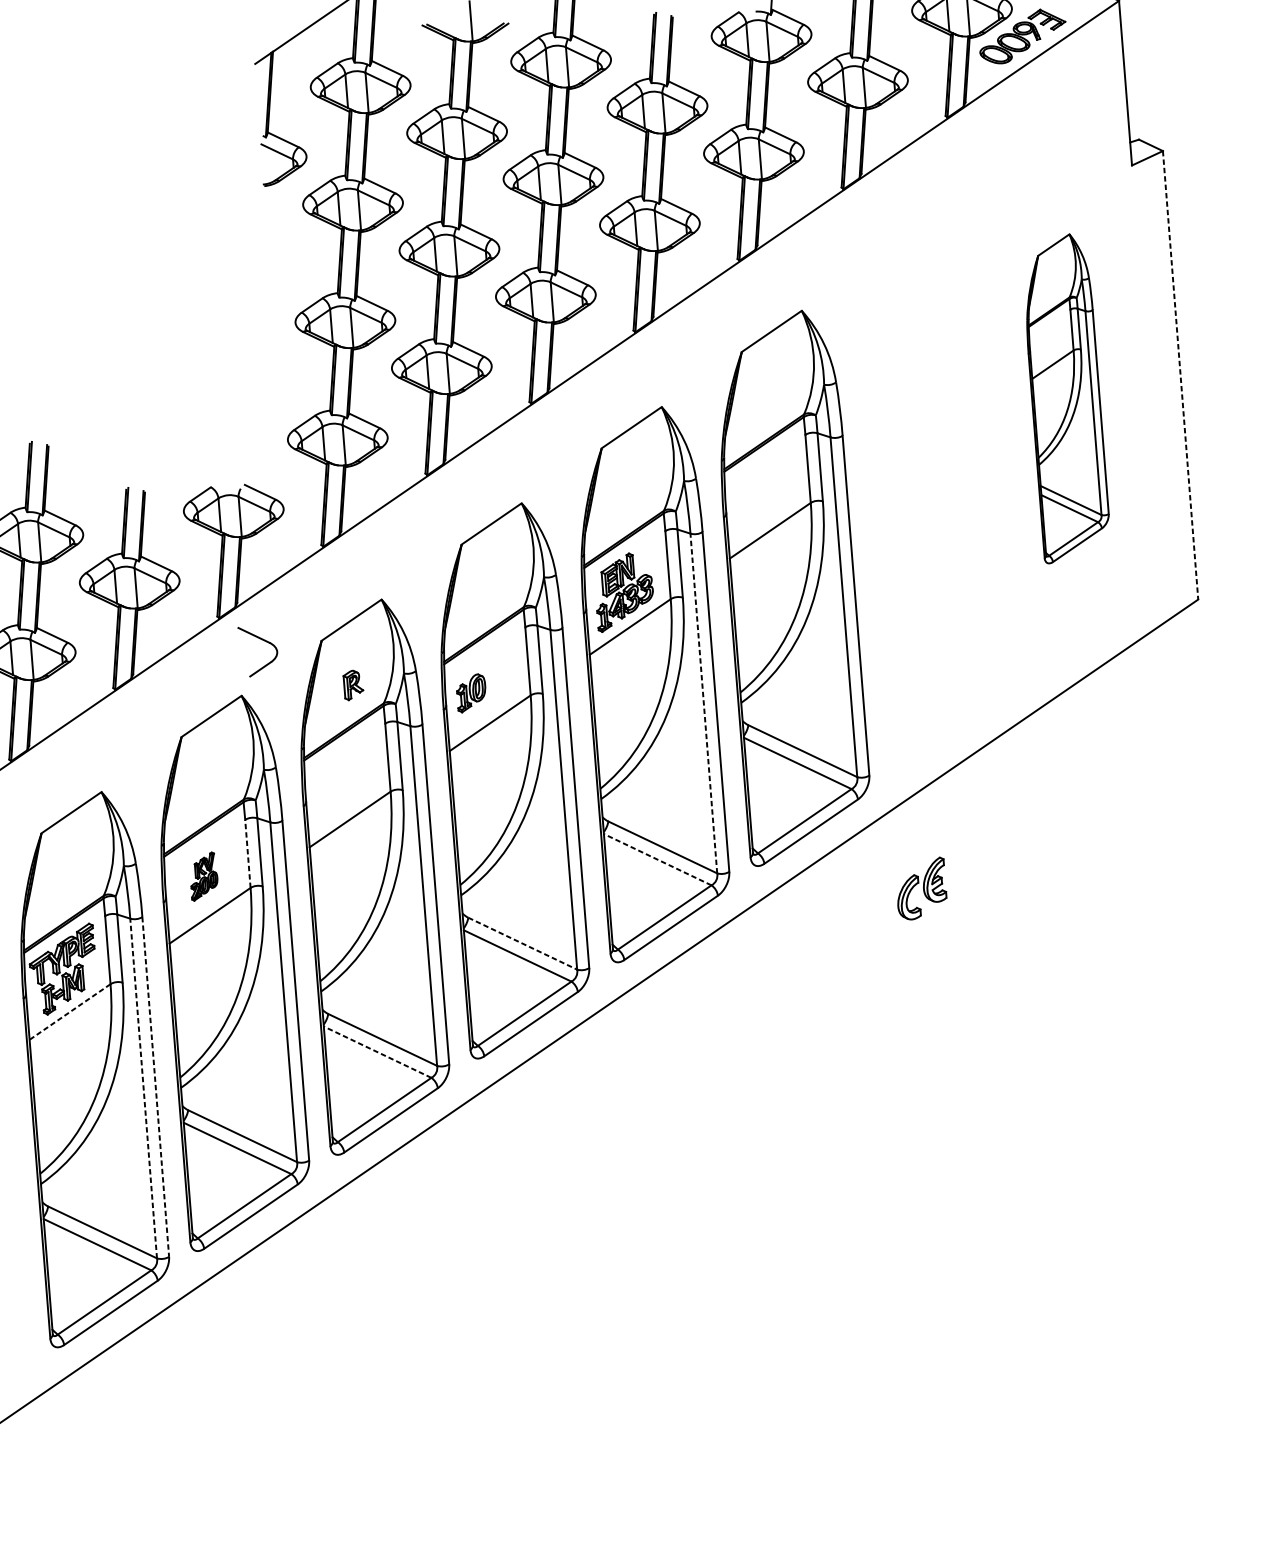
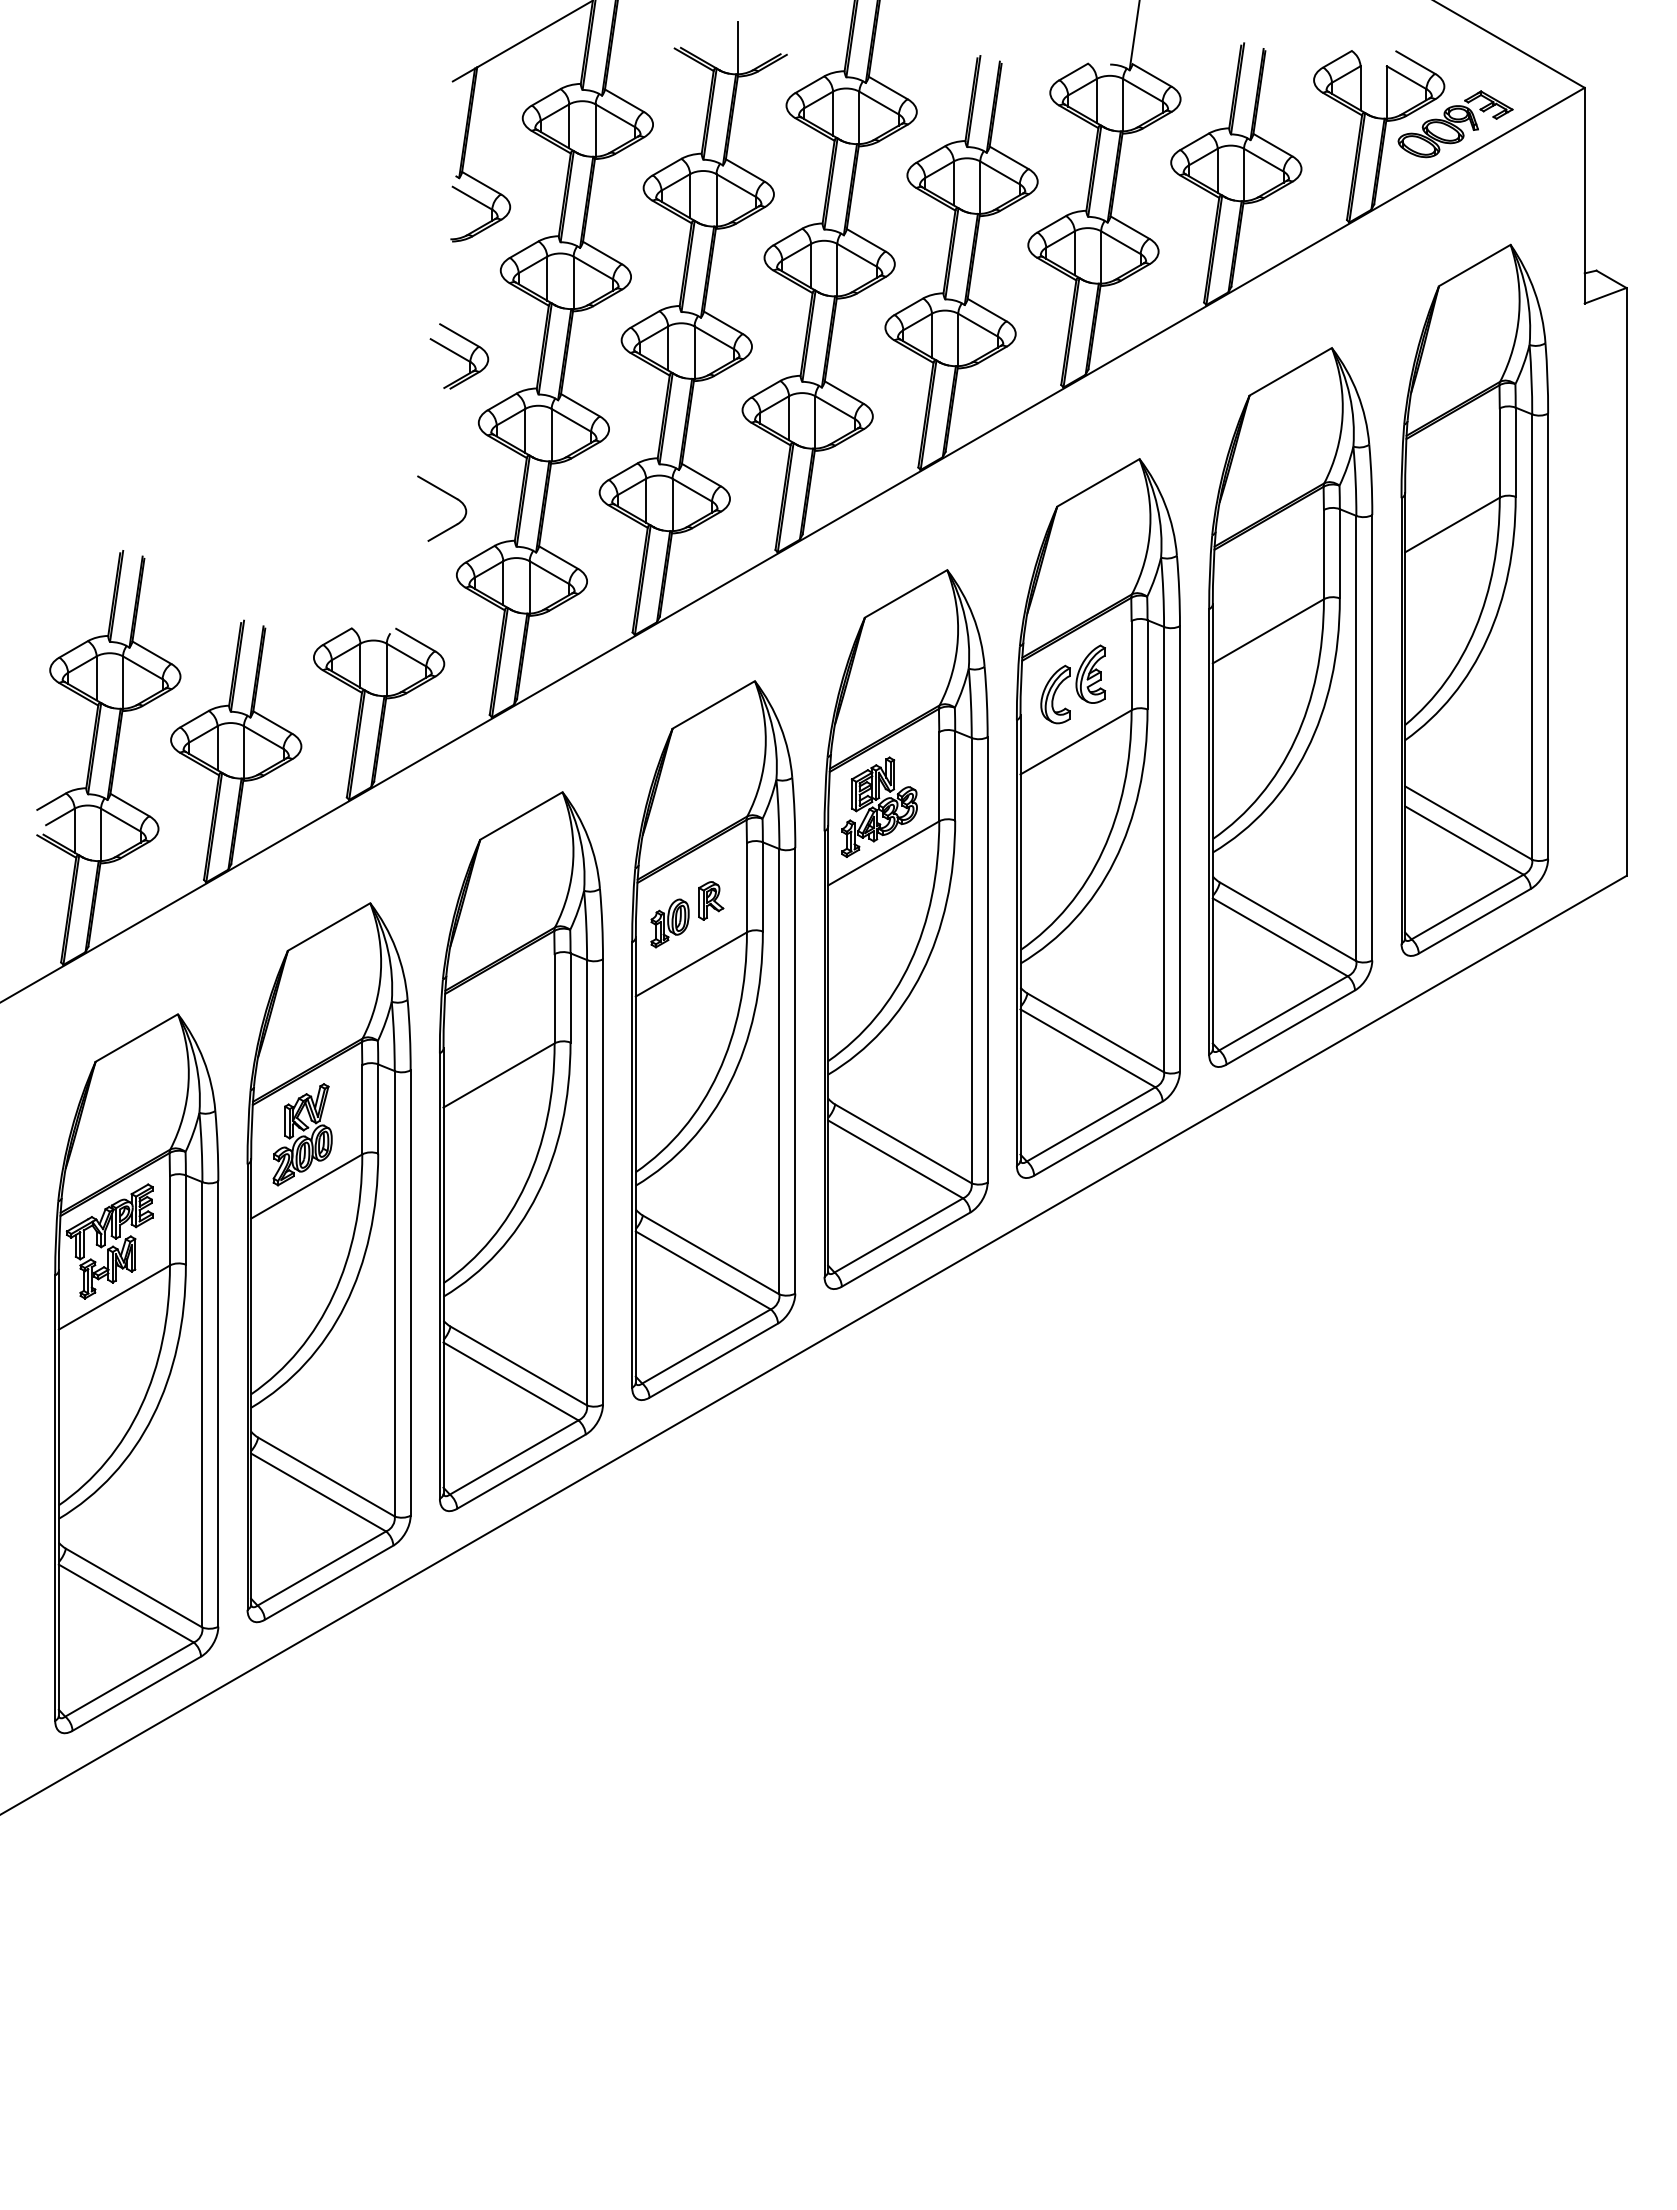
part: (276, 273) -> (459, 356), added
line: (1180, 374) -> (1626, 581), dashed -> solid
part: (1065, 397) -> (1474, 599), size x1.67
part: (931, 491) -> (1290, 707), added
part: (262, 640) -> (448, 495), moved
part: (353, 684) -> (711, 900), moved
line: (703, 703) -> (971, 960), dashed -> solid
line: (248, 853) -> (362, 1109), dashed -> solid
line: (657, 859) -> (895, 1159), dashed -> solid
part: (203, 876) -> (302, 1134), size x1.67
part: (920, 888) -> (1072, 684), moved
line: (522, 943) -> (711, 1254), dashed -> solid
line: (69, 1012) -> (113, 1297), dashed -> solid
line: (377, 1052) -> (510, 1381), dashed -> solid
line: (155, 1087) -> (218, 1404), dashed -> solid
line: (143, 1088) -> (202, 1404), dashed -> solid

